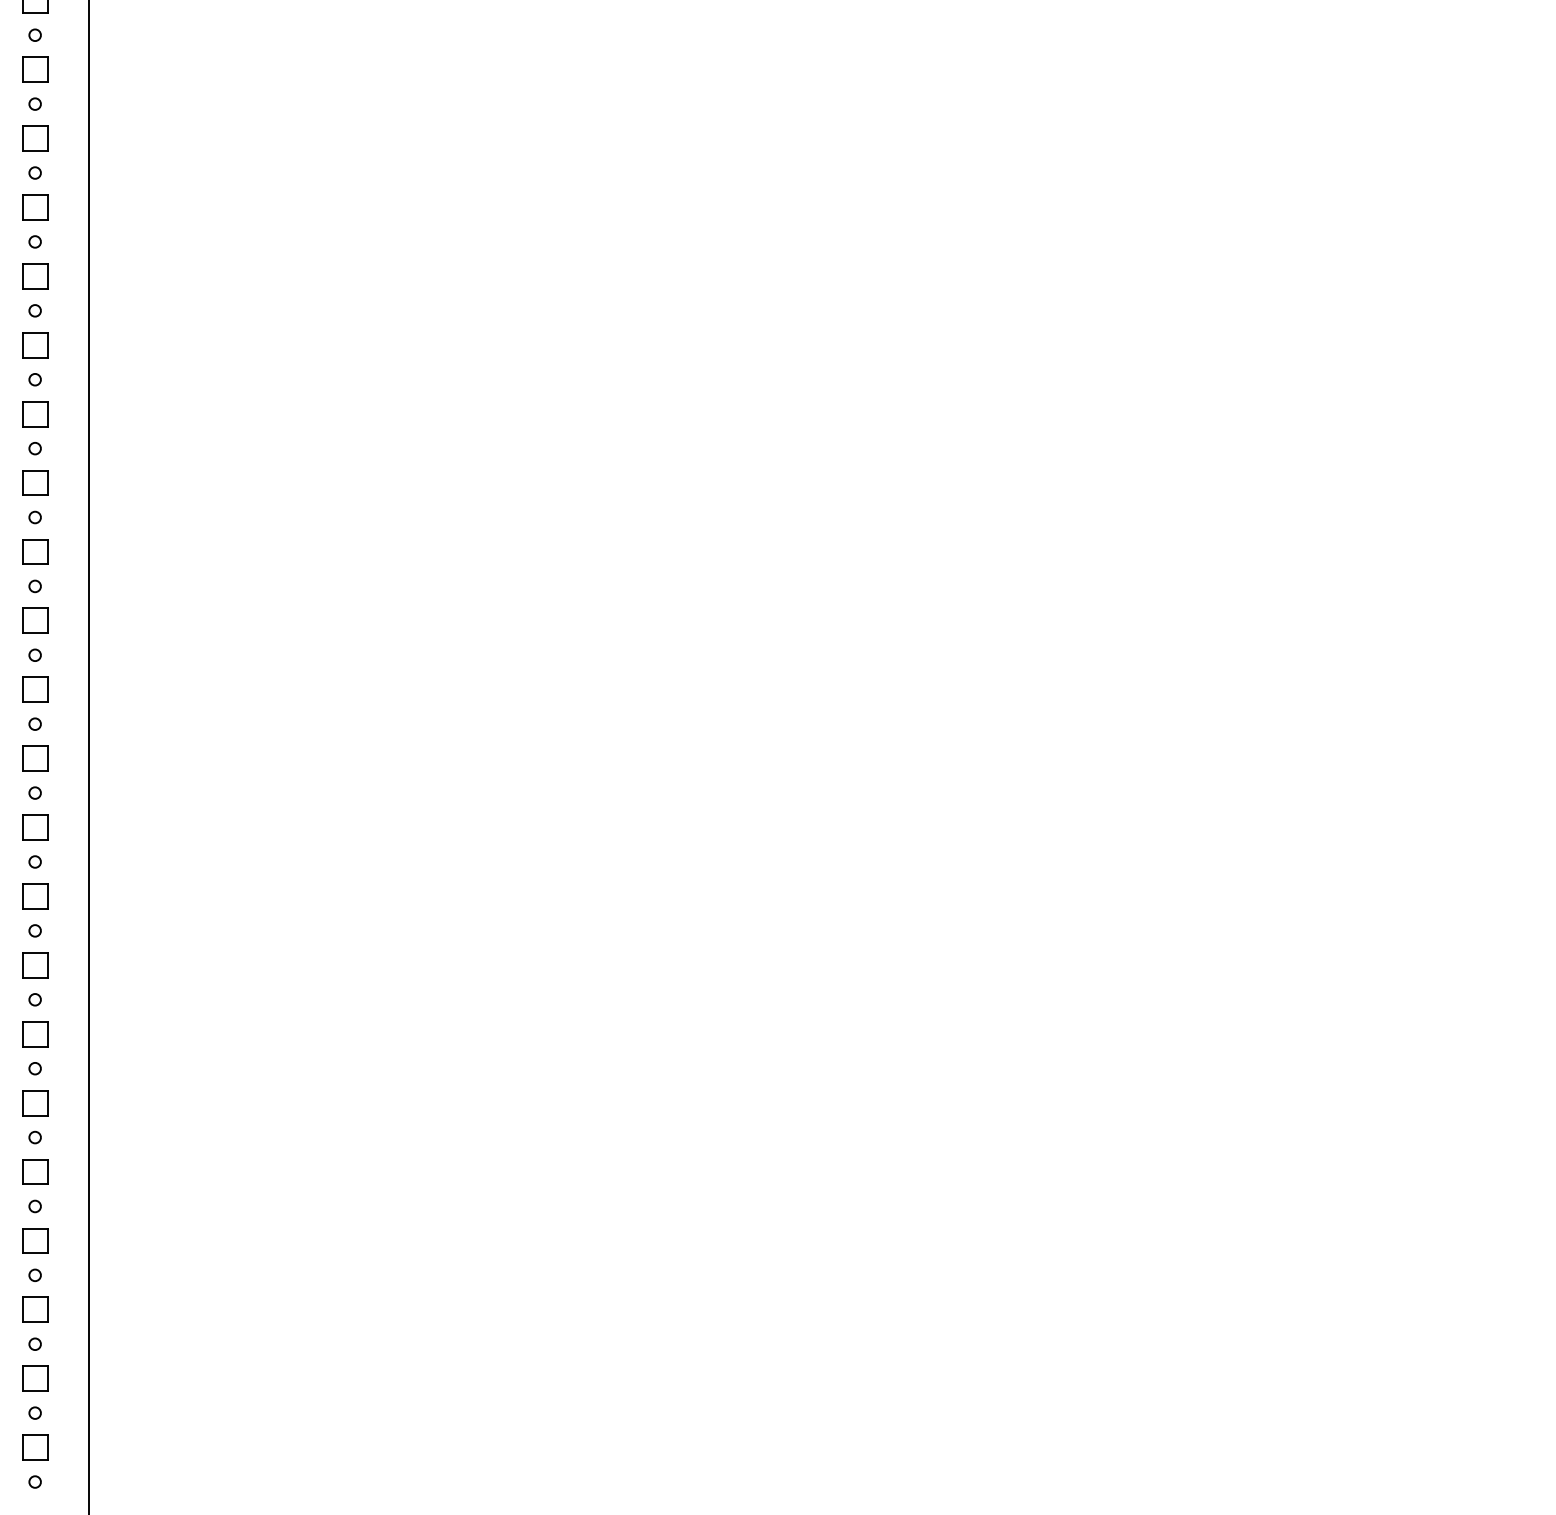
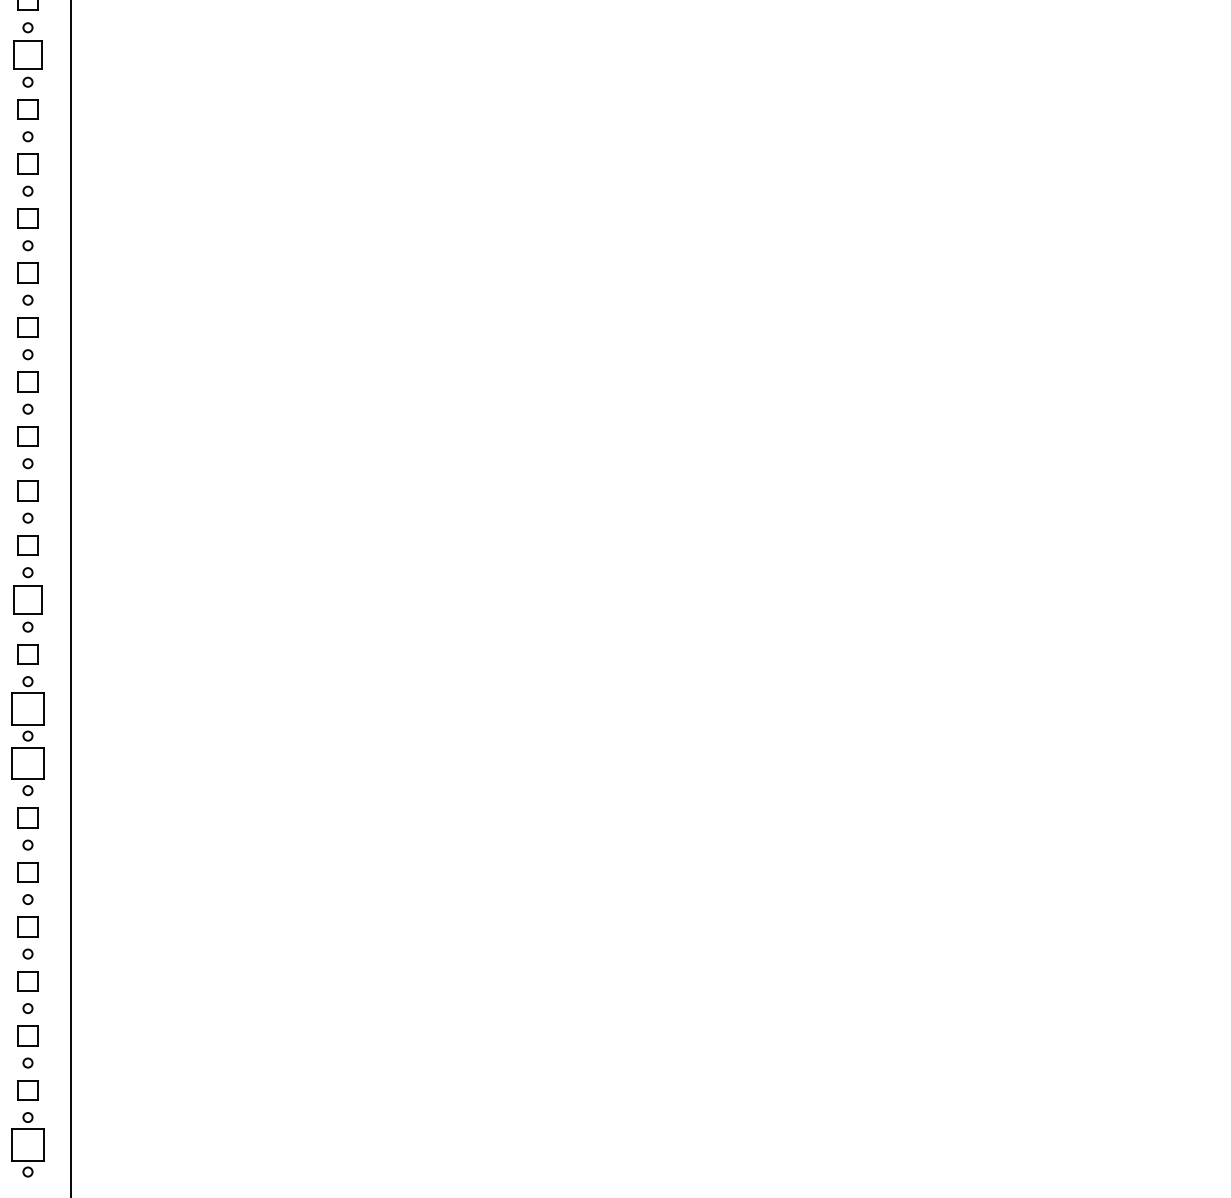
part: (35, 69) -> (28, 54), size x1.4
part: (35, 758) -> (28, 599), size x1.4
part: (35, 896) -> (28, 708), size x1.6
part: (35, 965) -> (28, 763), size x1.6
part: (35, 1447) -> (28, 1144), size x1.6

